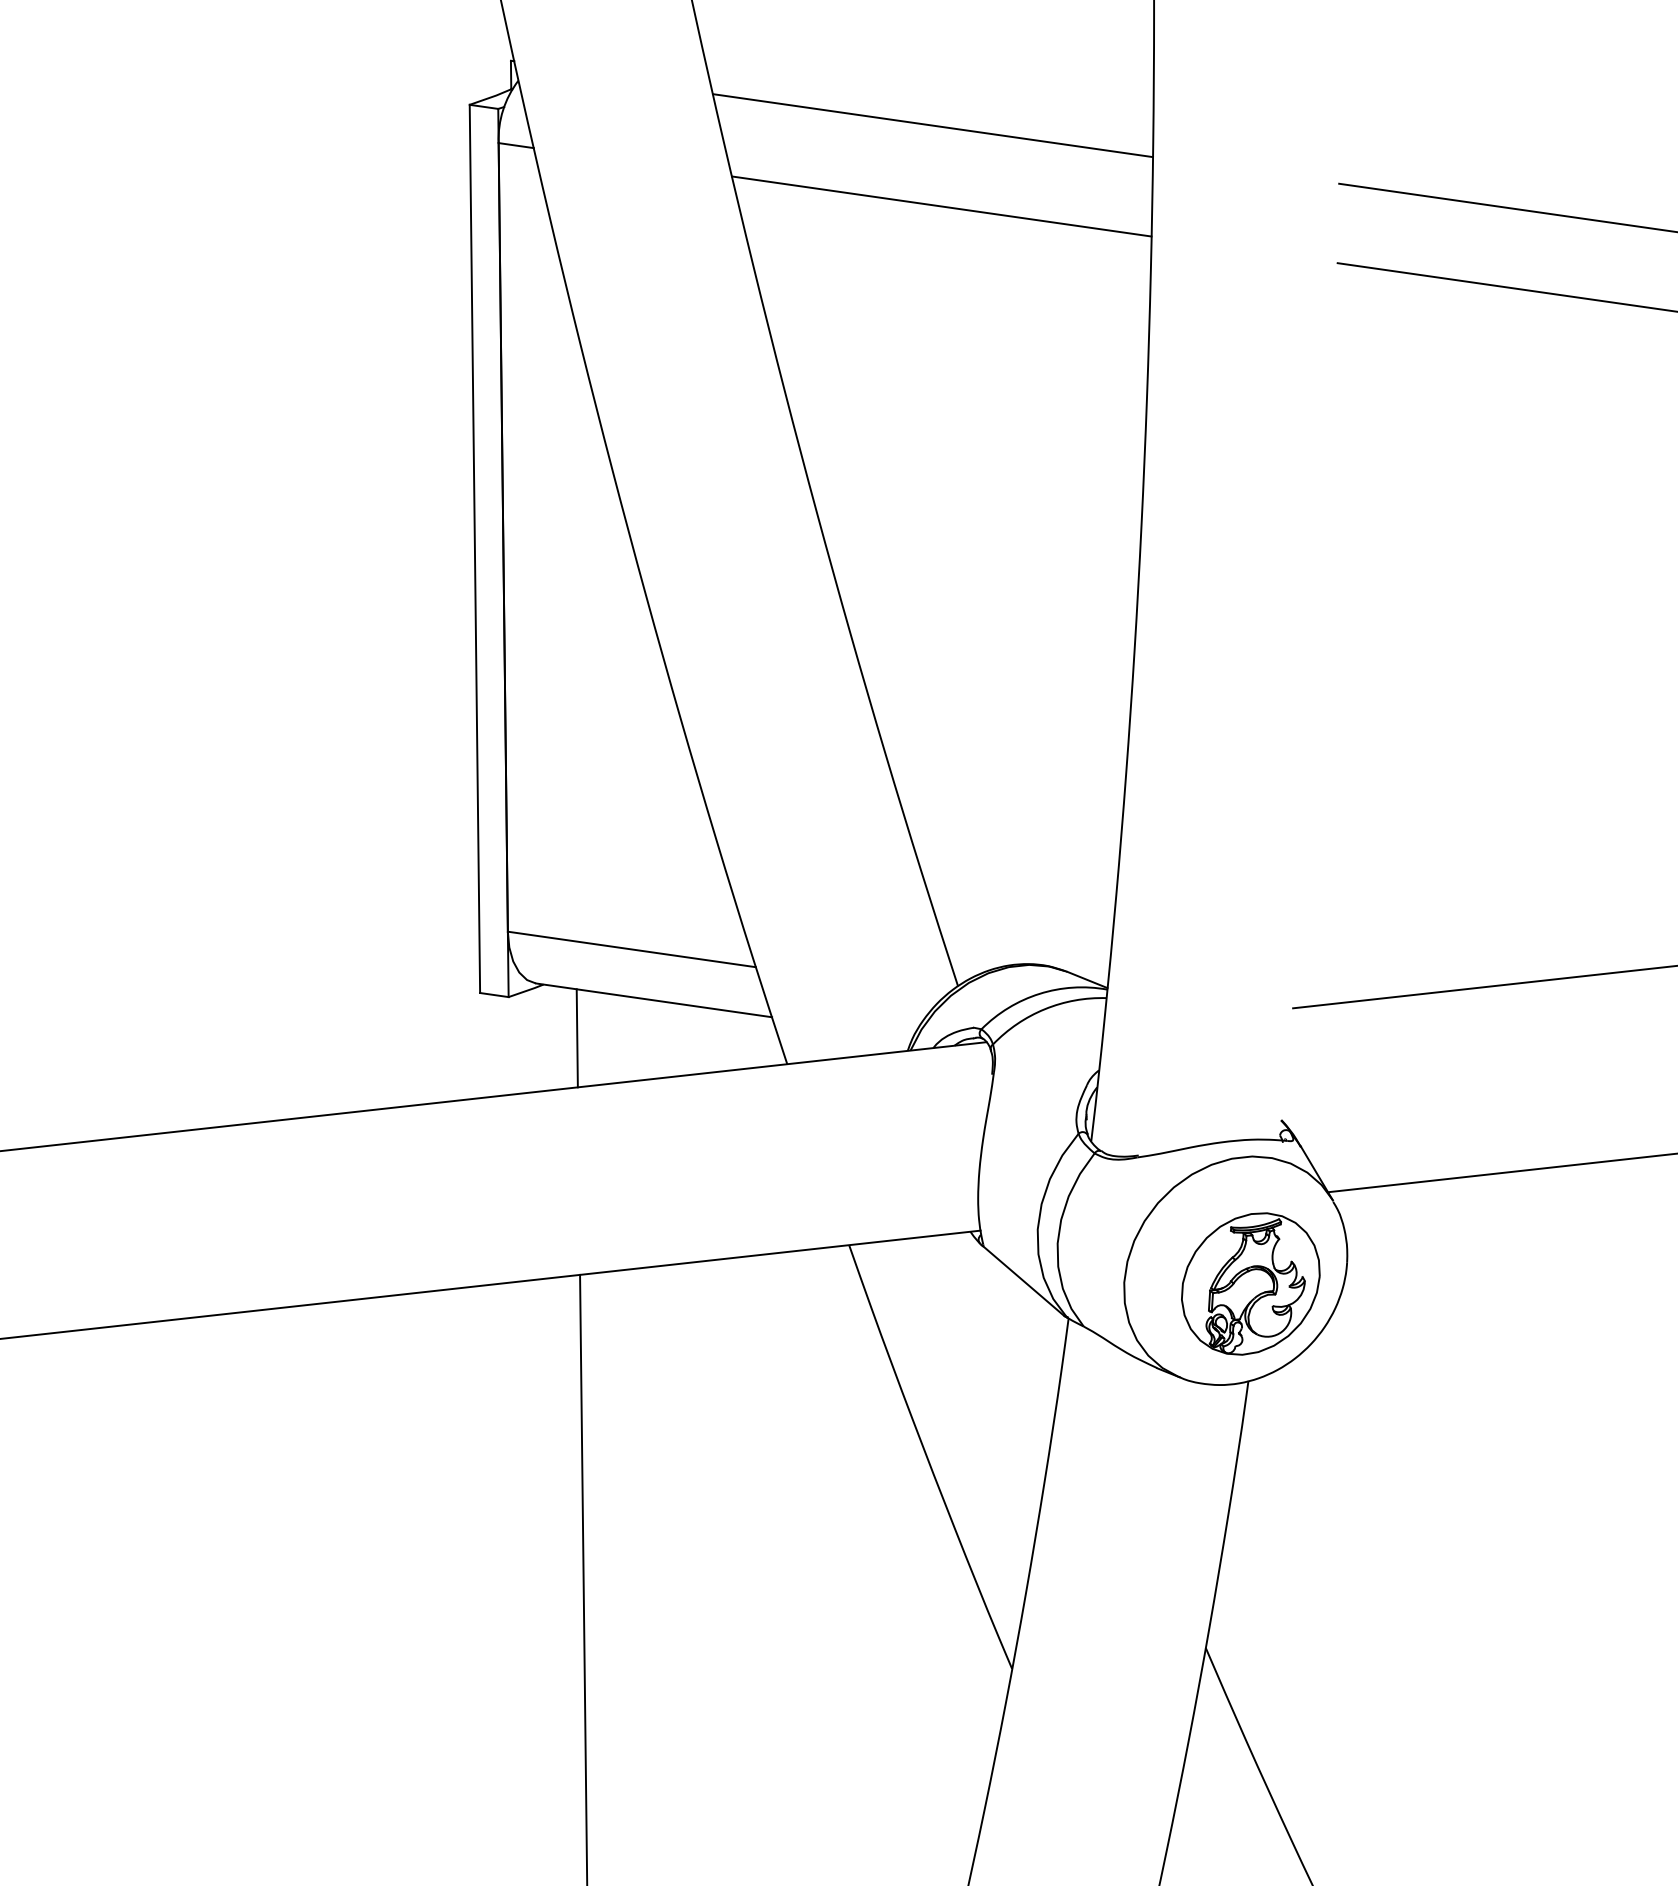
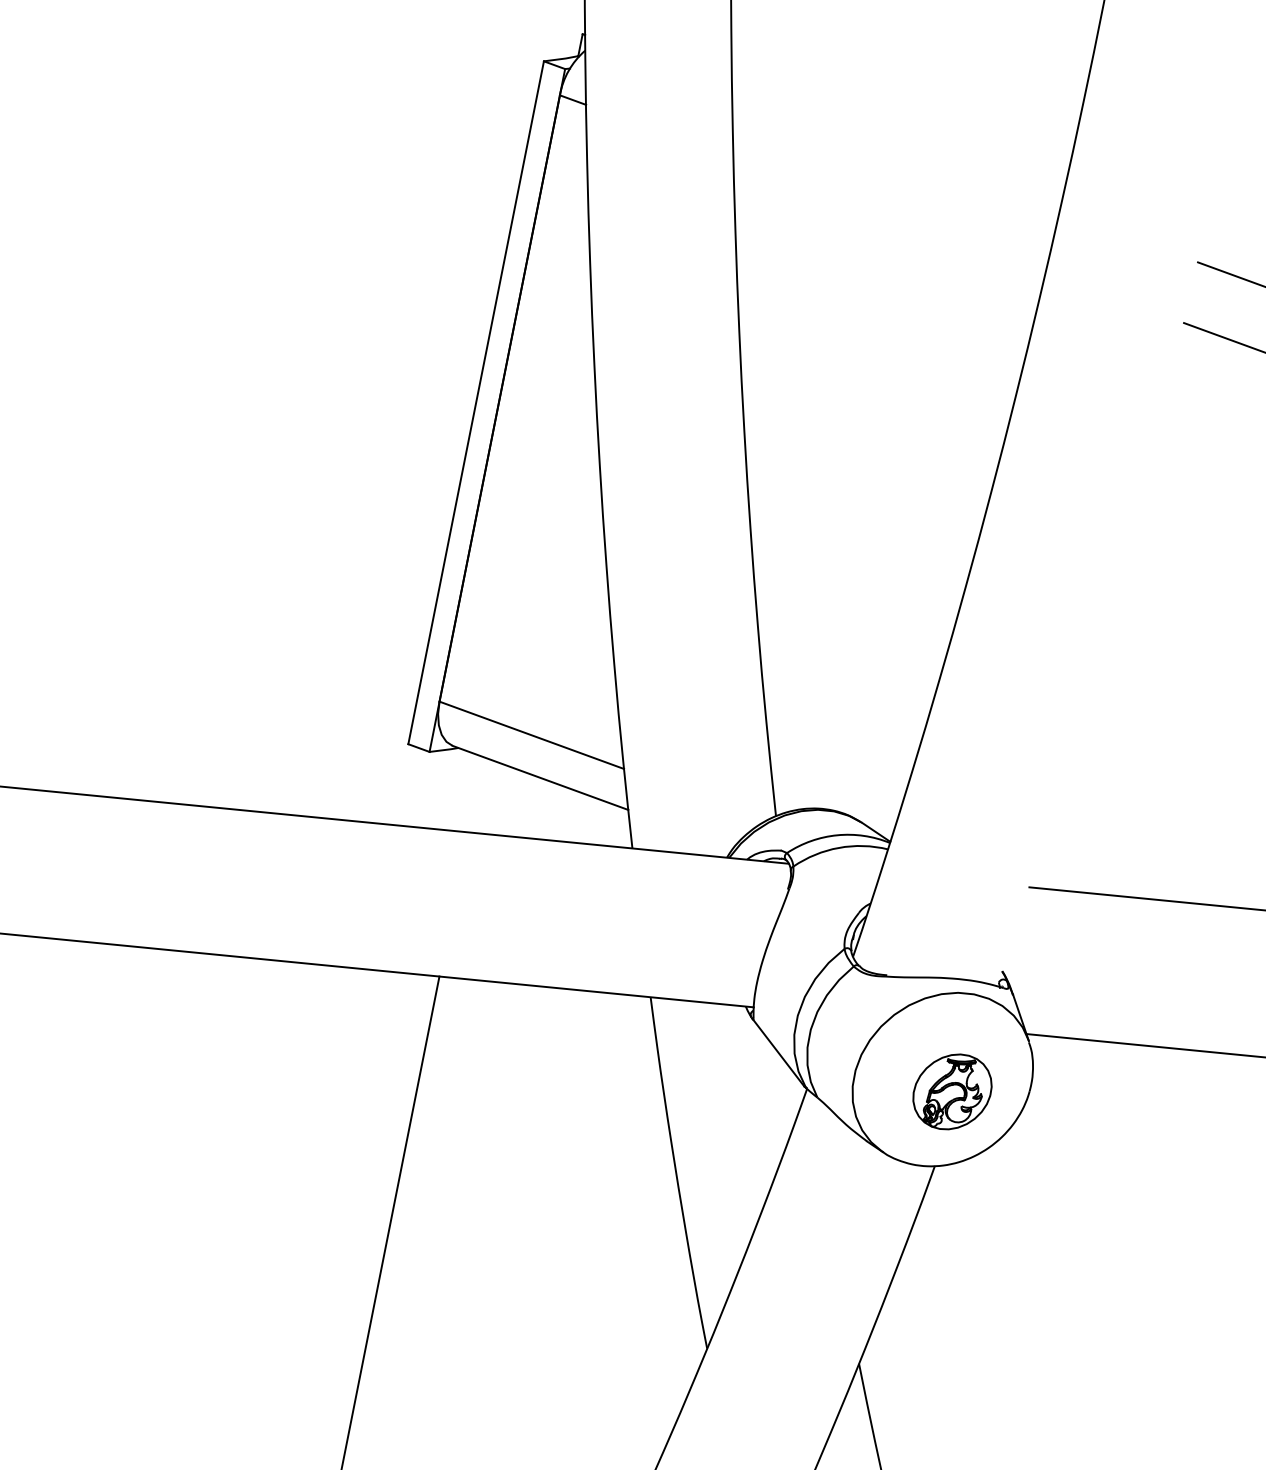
line: (932, 125) -> (895, 151), removed
line: (941, 206) -> (889, 215), removed
line: (576, 1038) -> (474, 794), removed
part: (1250, 1283) -> (952, 1091), size x0.7

